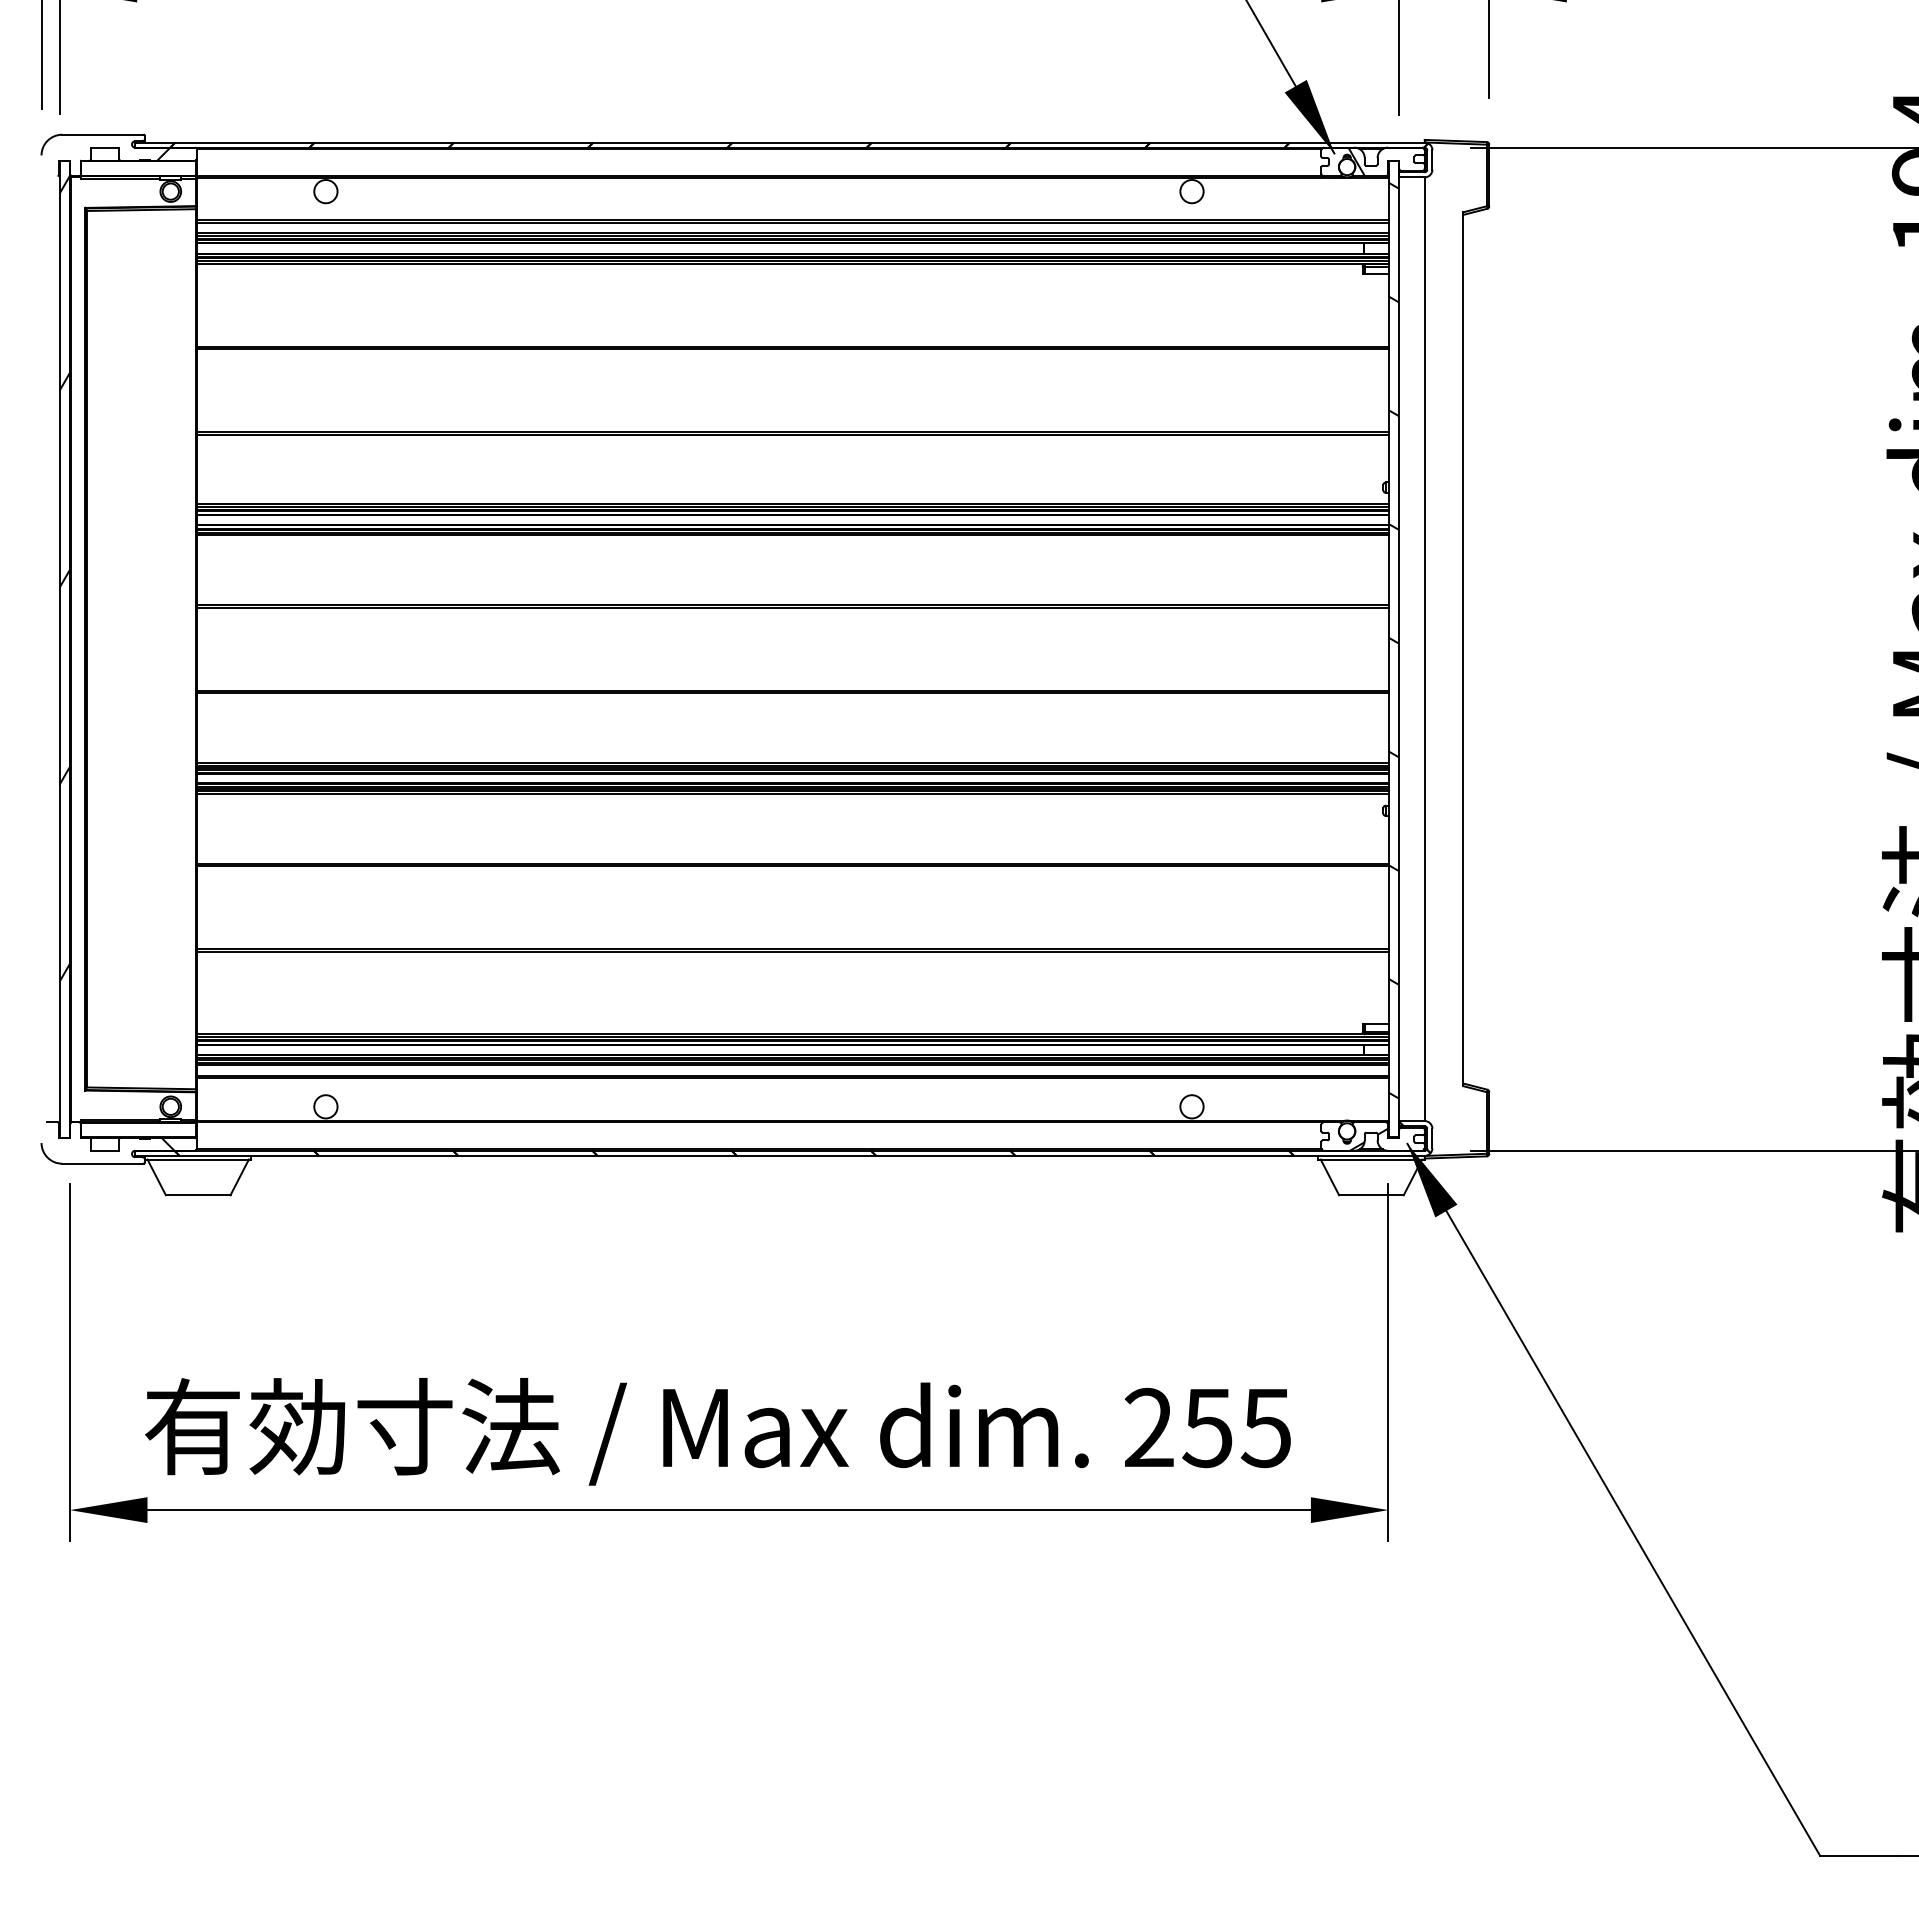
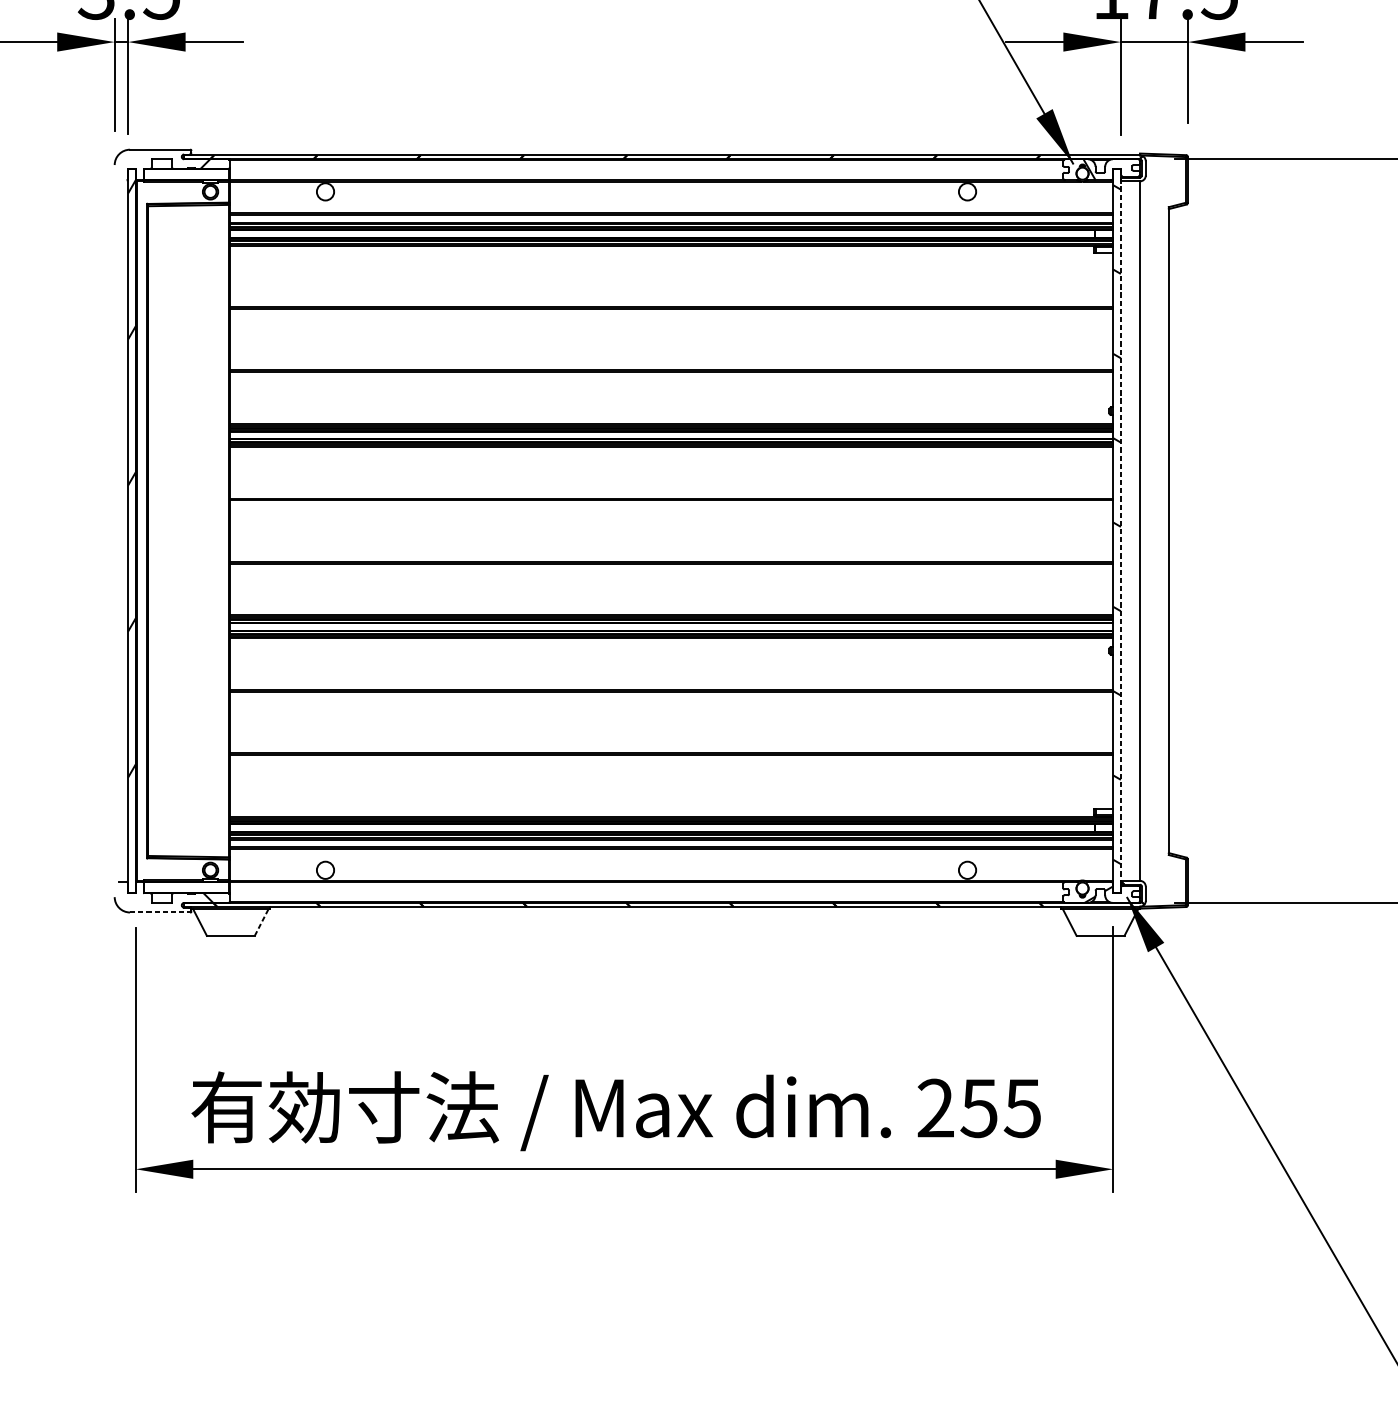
line: (1398, 648) -> (1120, 530), solid -> dashed
line: (102, 1163) -> (159, 912), solid -> dashed
line: (239, 1176) -> (261, 921), solid -> dashed

